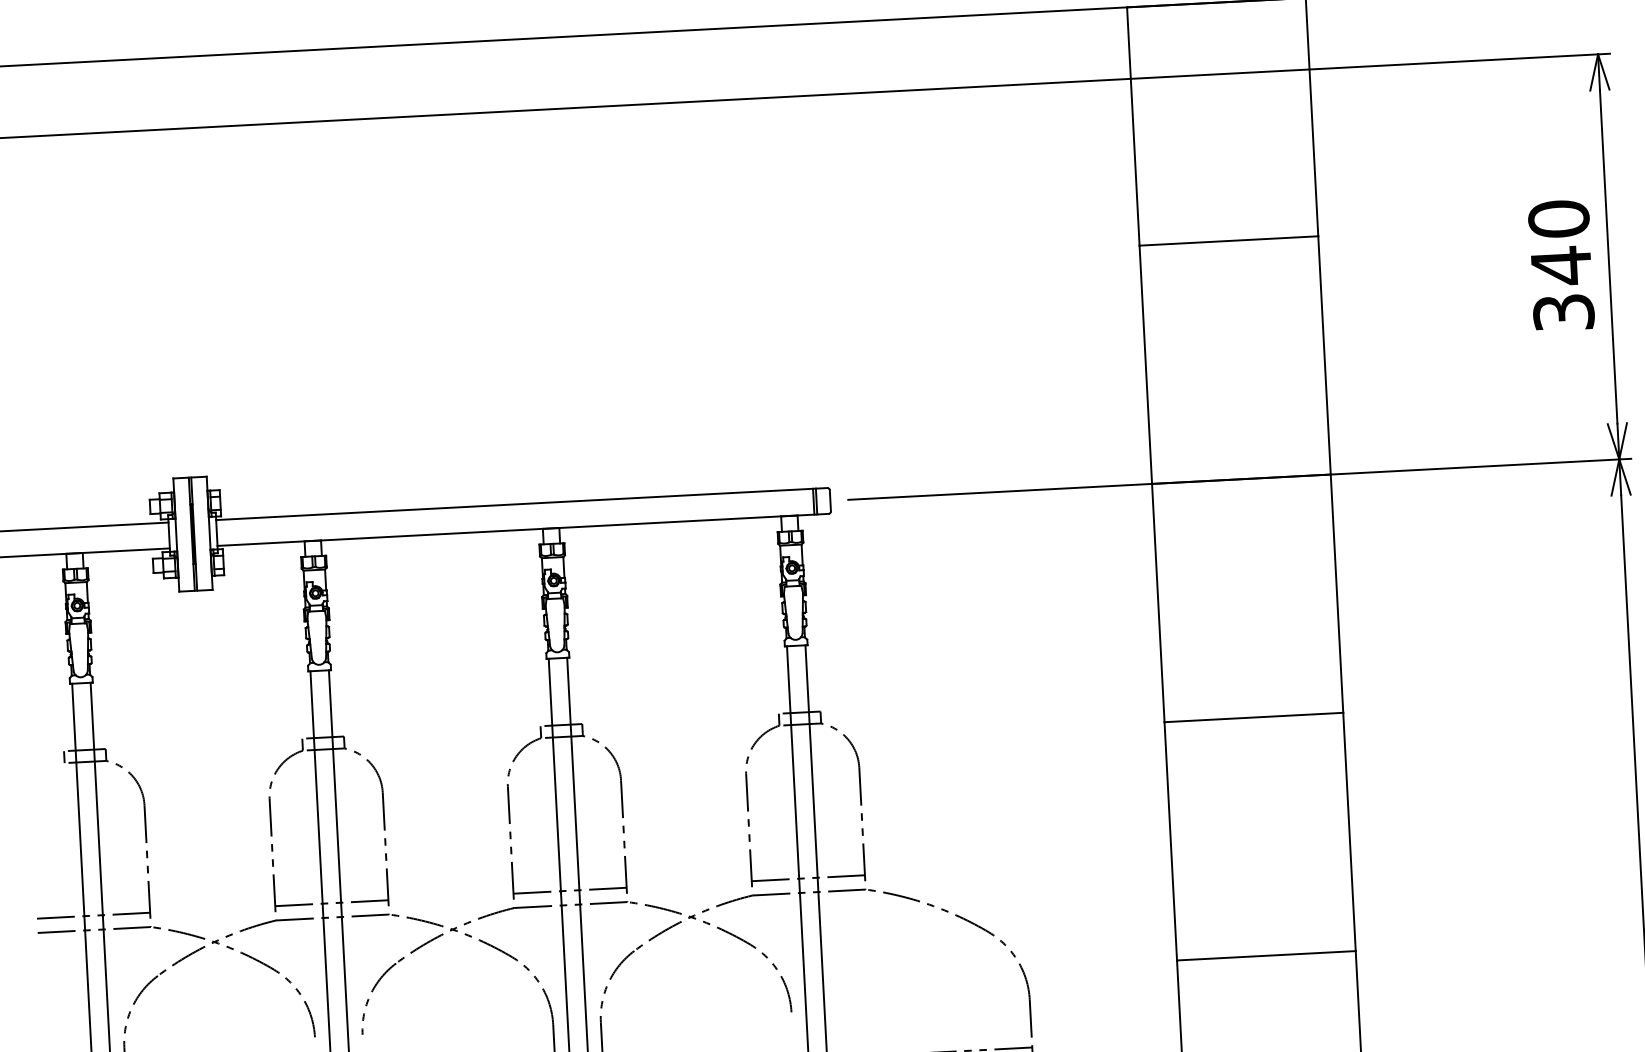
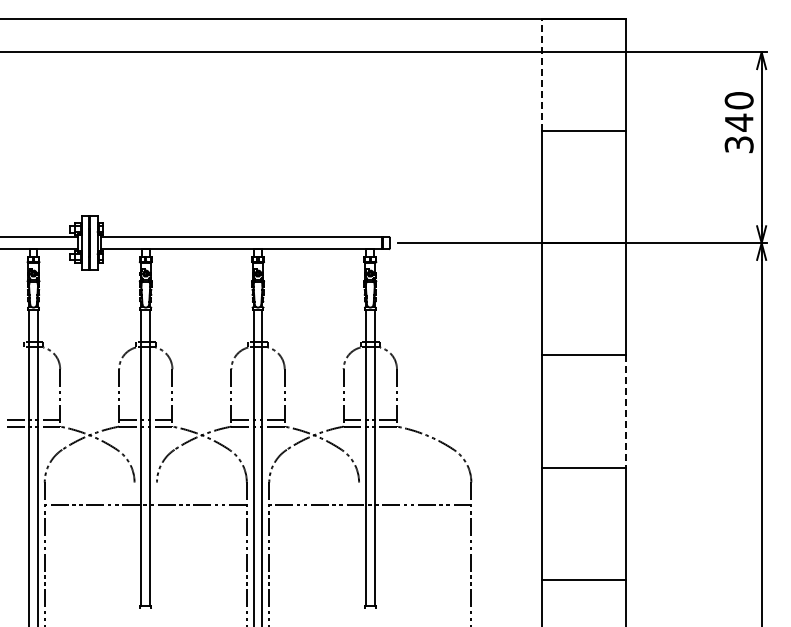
line: (1133, 126) -> (541, 74), solid -> dashed
text: (1559, 265) -> (738, 122), moved
line: (1349, 832) -> (625, 411), solid -> dashed

